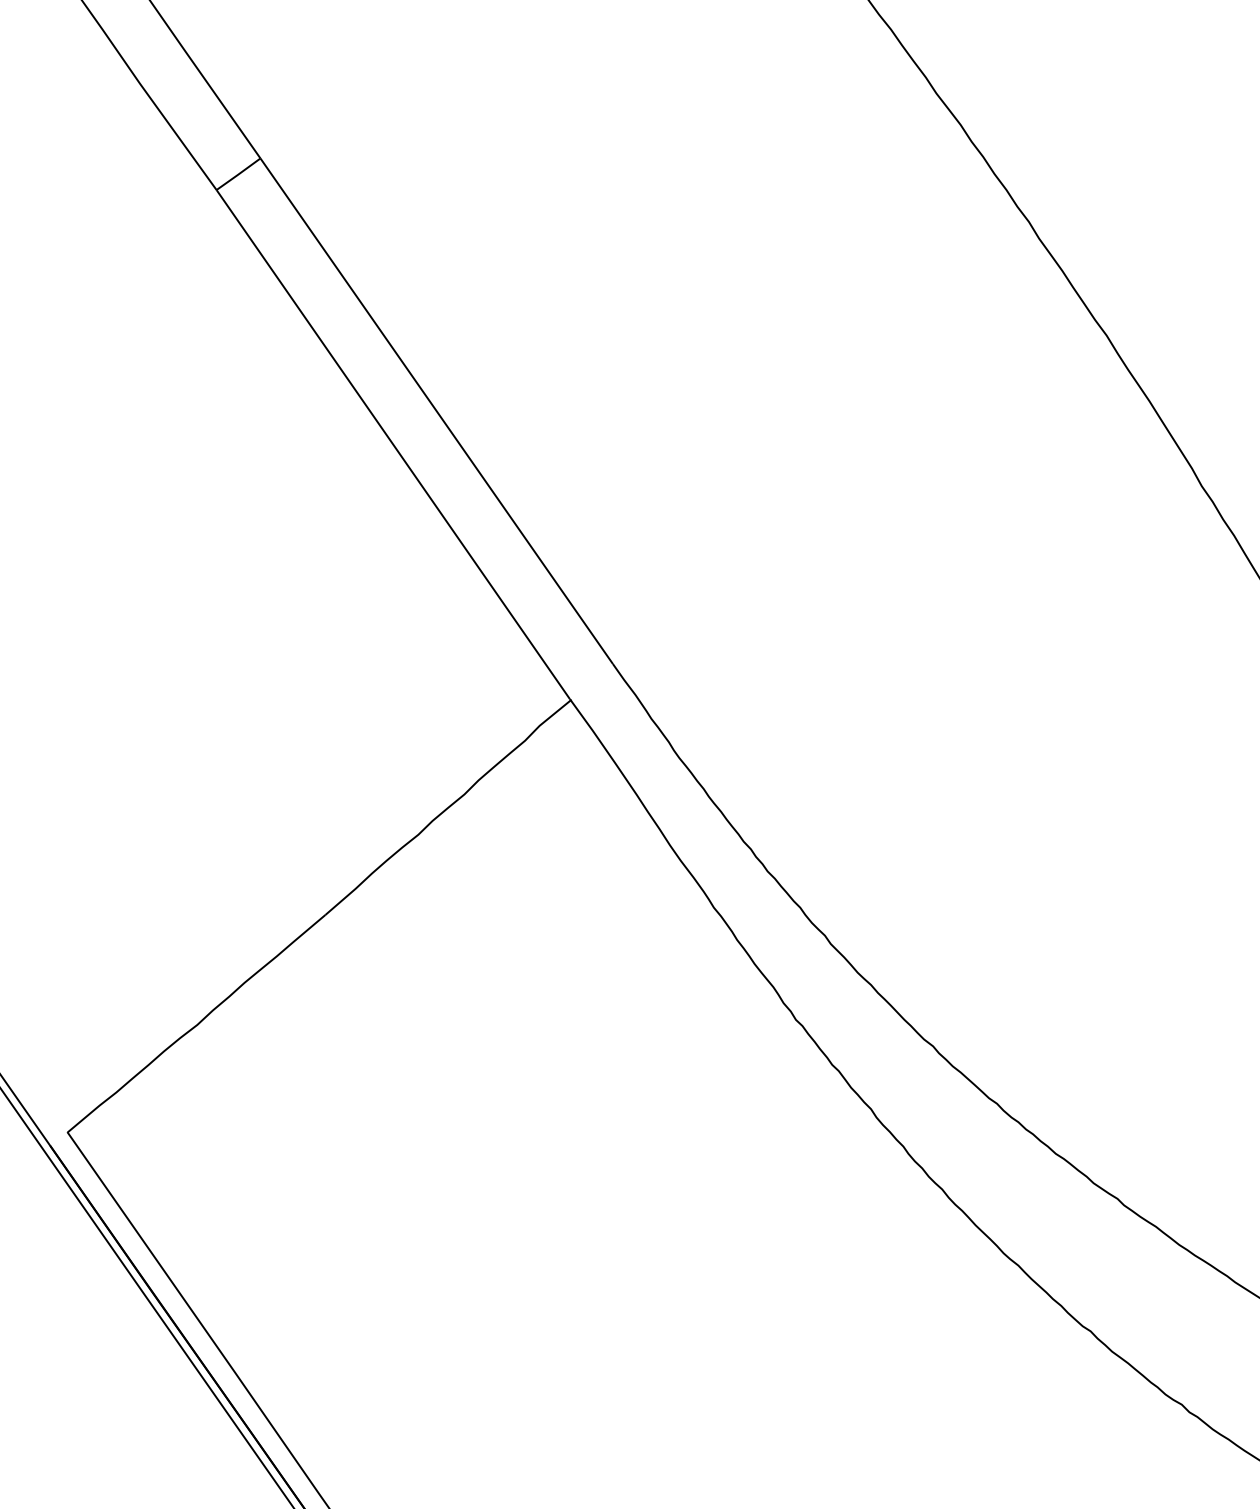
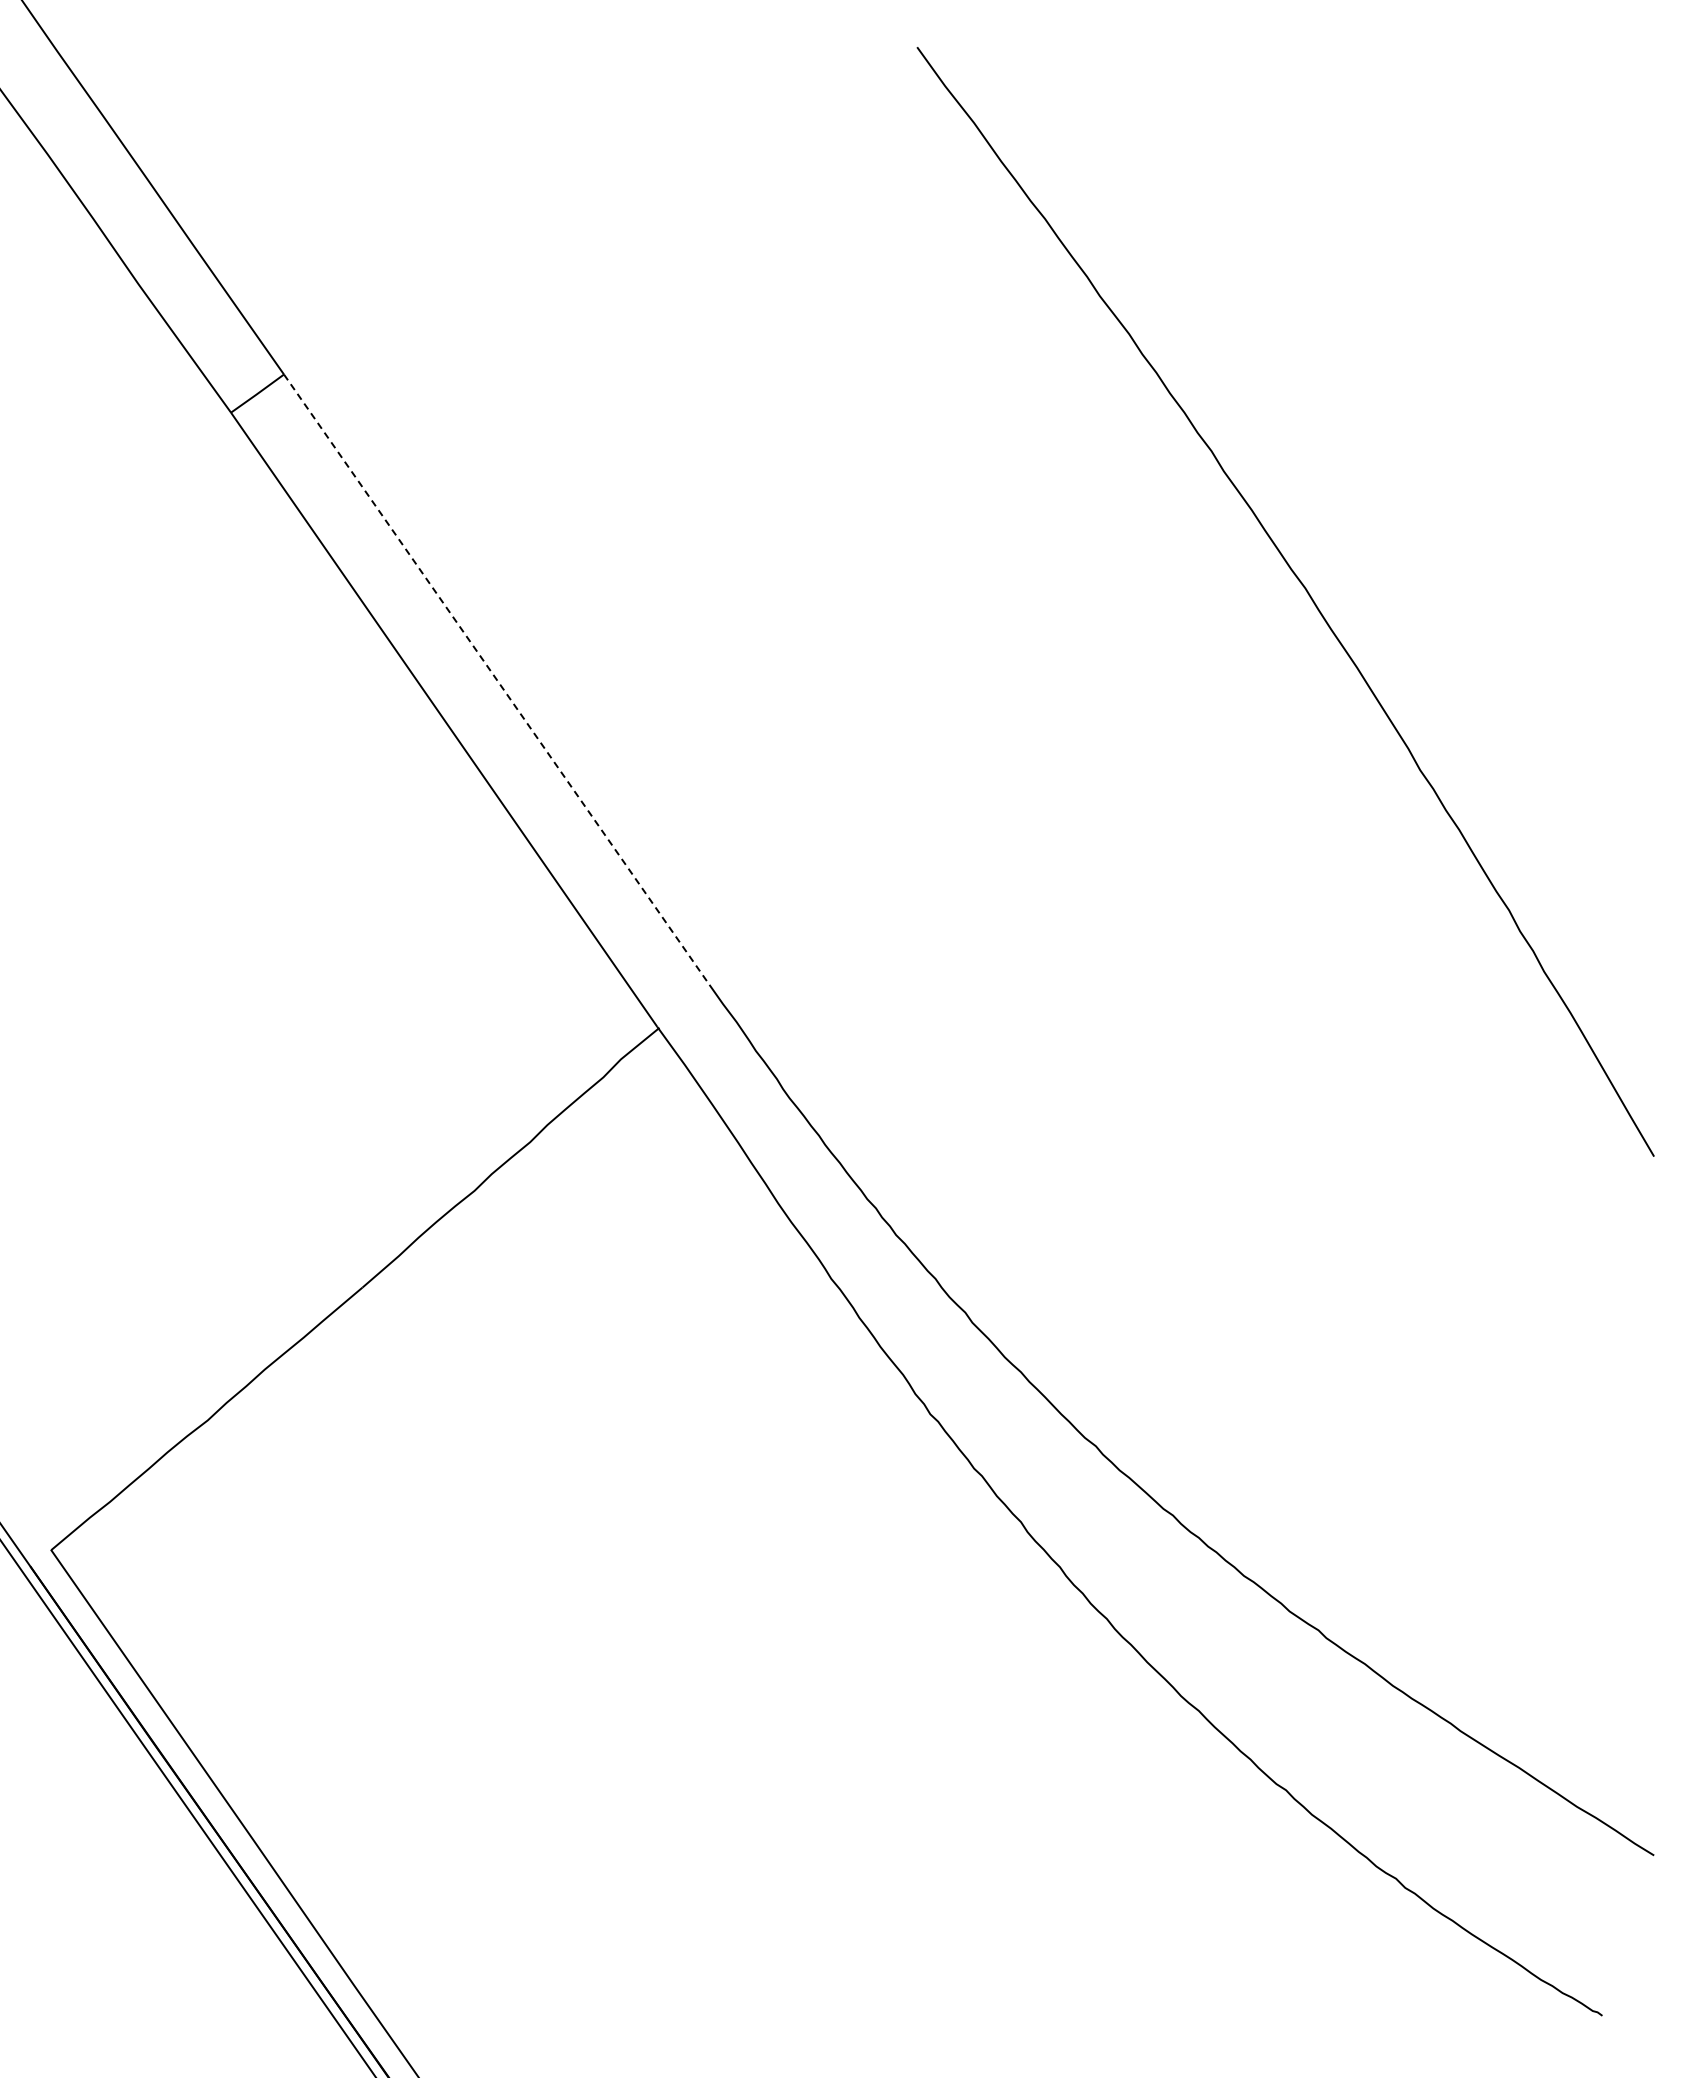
line: (436, 411) -> (496, 679), solid -> dashed

